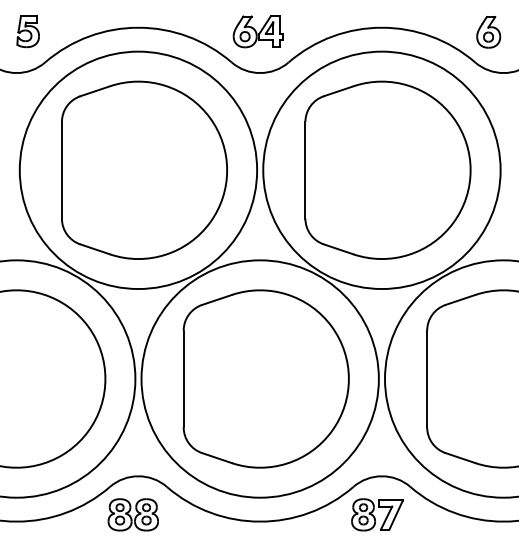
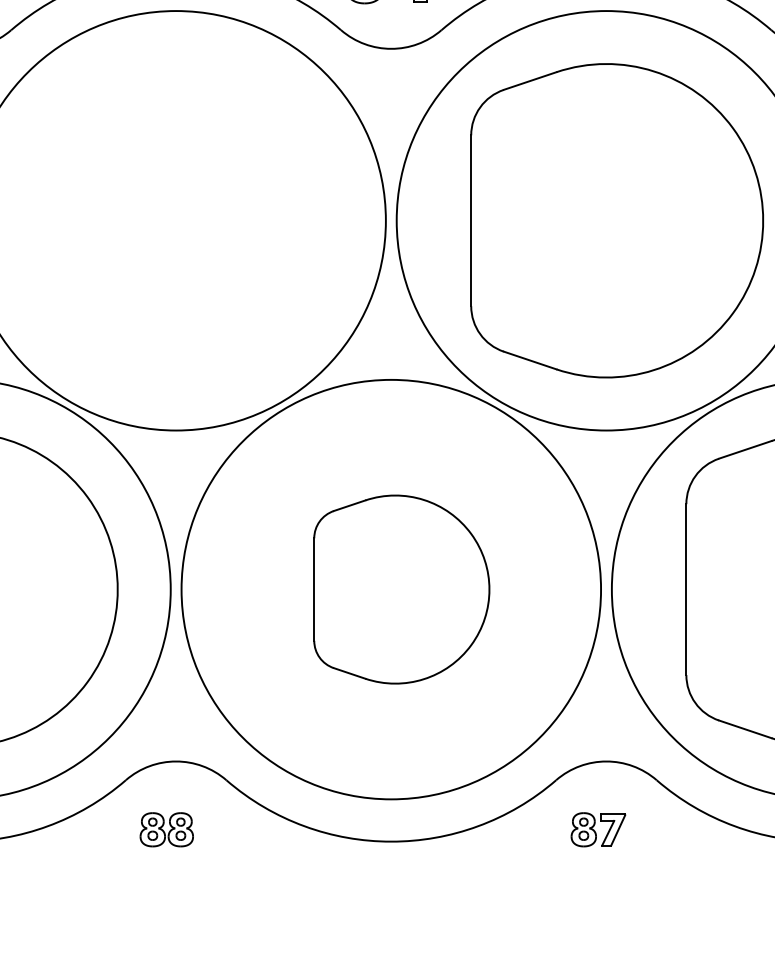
part: (144, 169) -> (186, 219), removed
part: (265, 378) -> (400, 588), size x0.6
part: (132, 514) -> (165, 829), size x0.6
part: (377, 514) -> (598, 829), size x0.6

